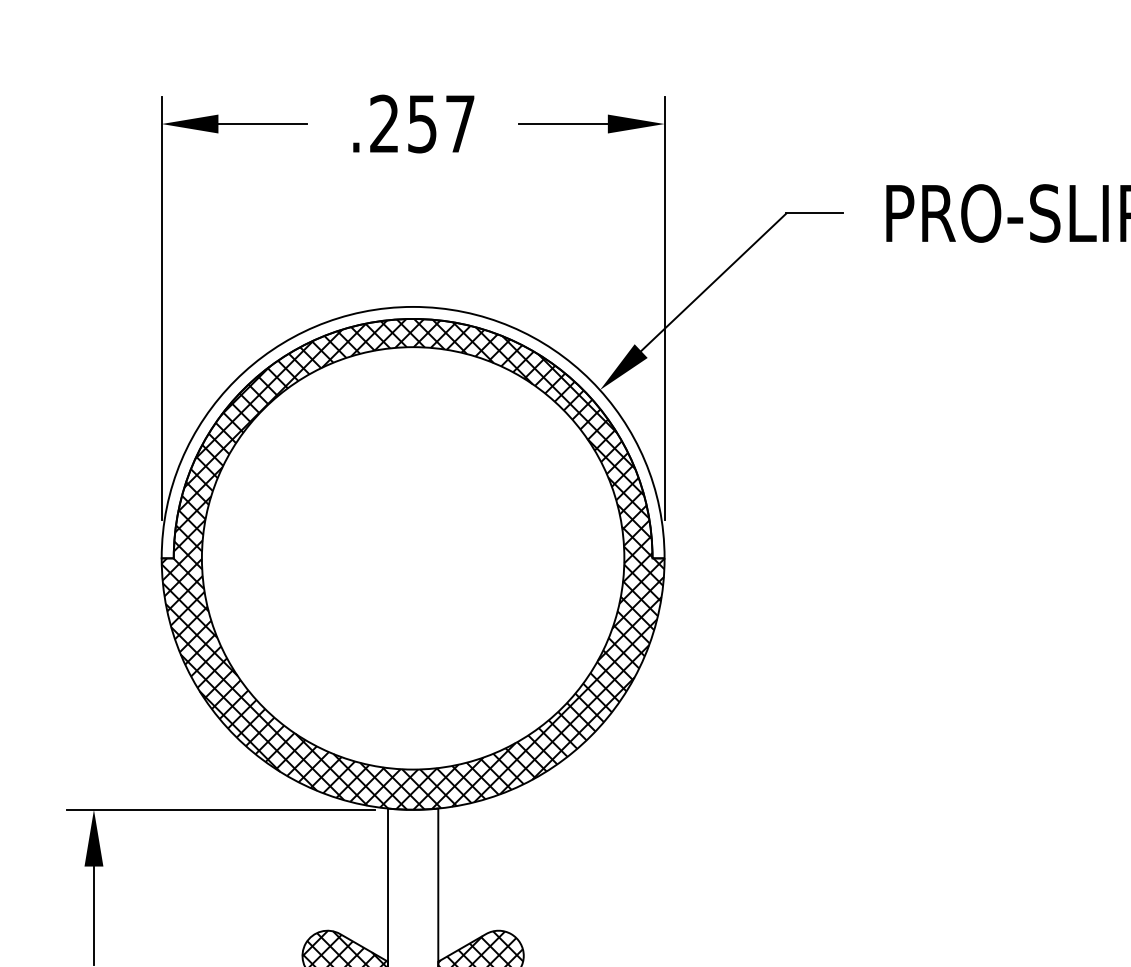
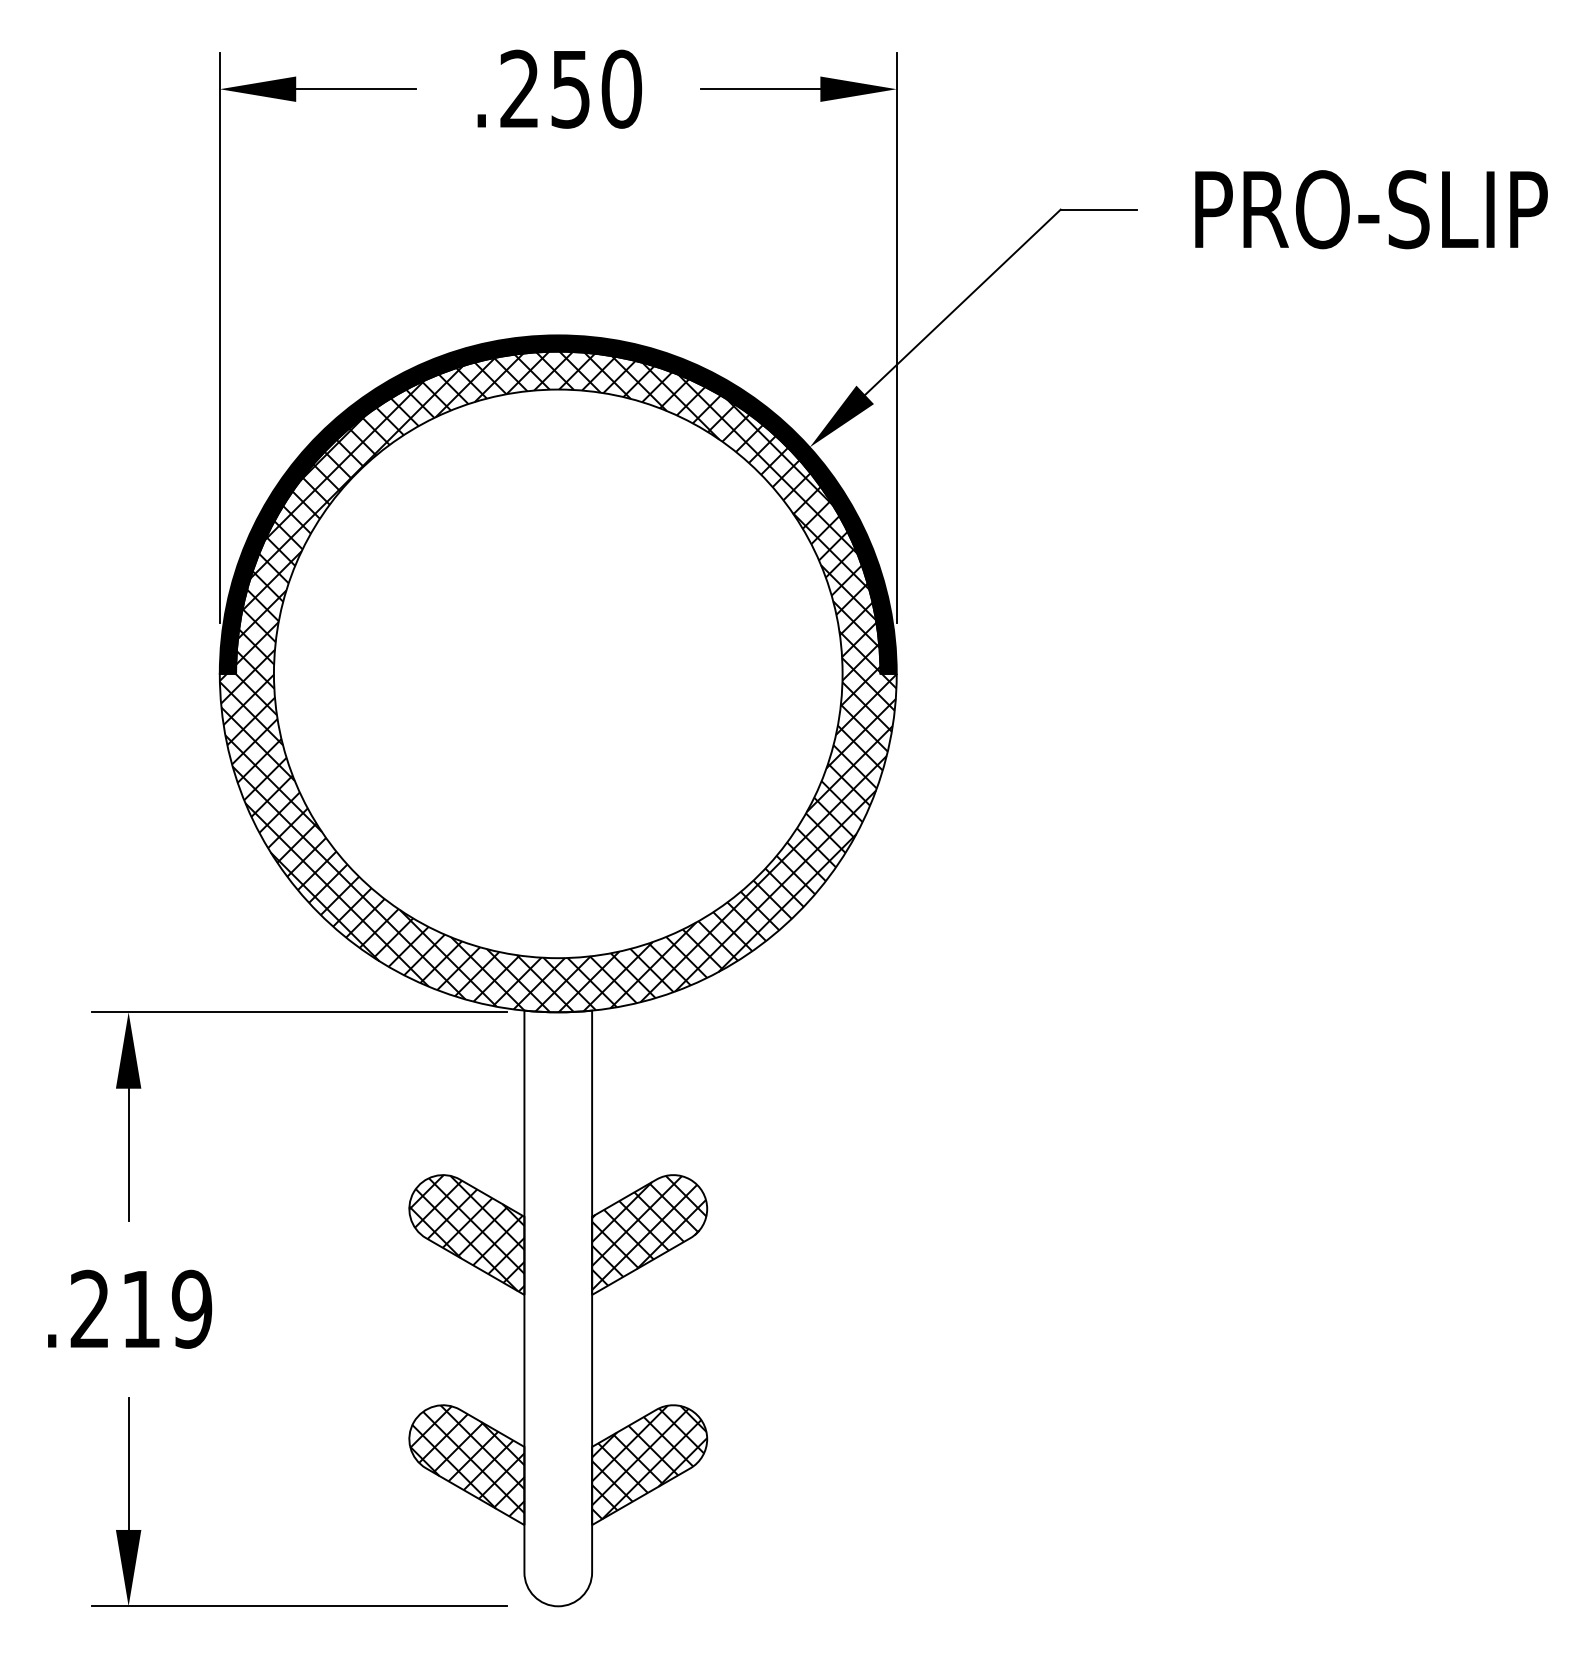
text: (460, 123) -> (621, 88), .257 -> .250
fill: (412, 432) -> (557, 504), added

